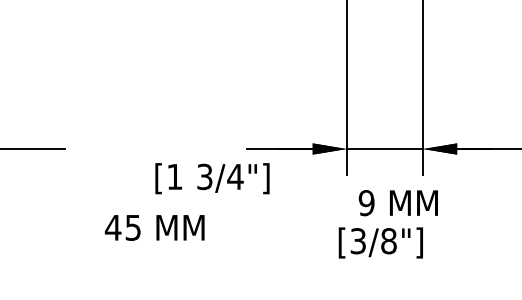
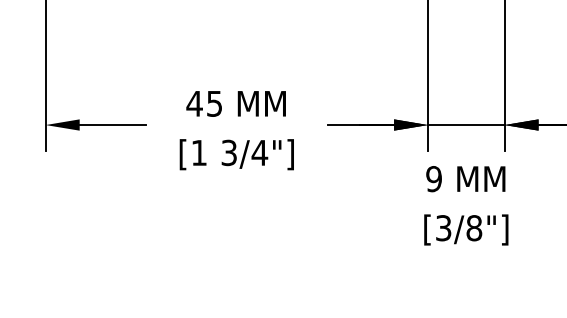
text: (212, 178) -> (236, 154), moved
text: (398, 203) -> (465, 179), moved
text: (154, 227) -> (235, 103), moved
text: (381, 242) -> (466, 229), moved

